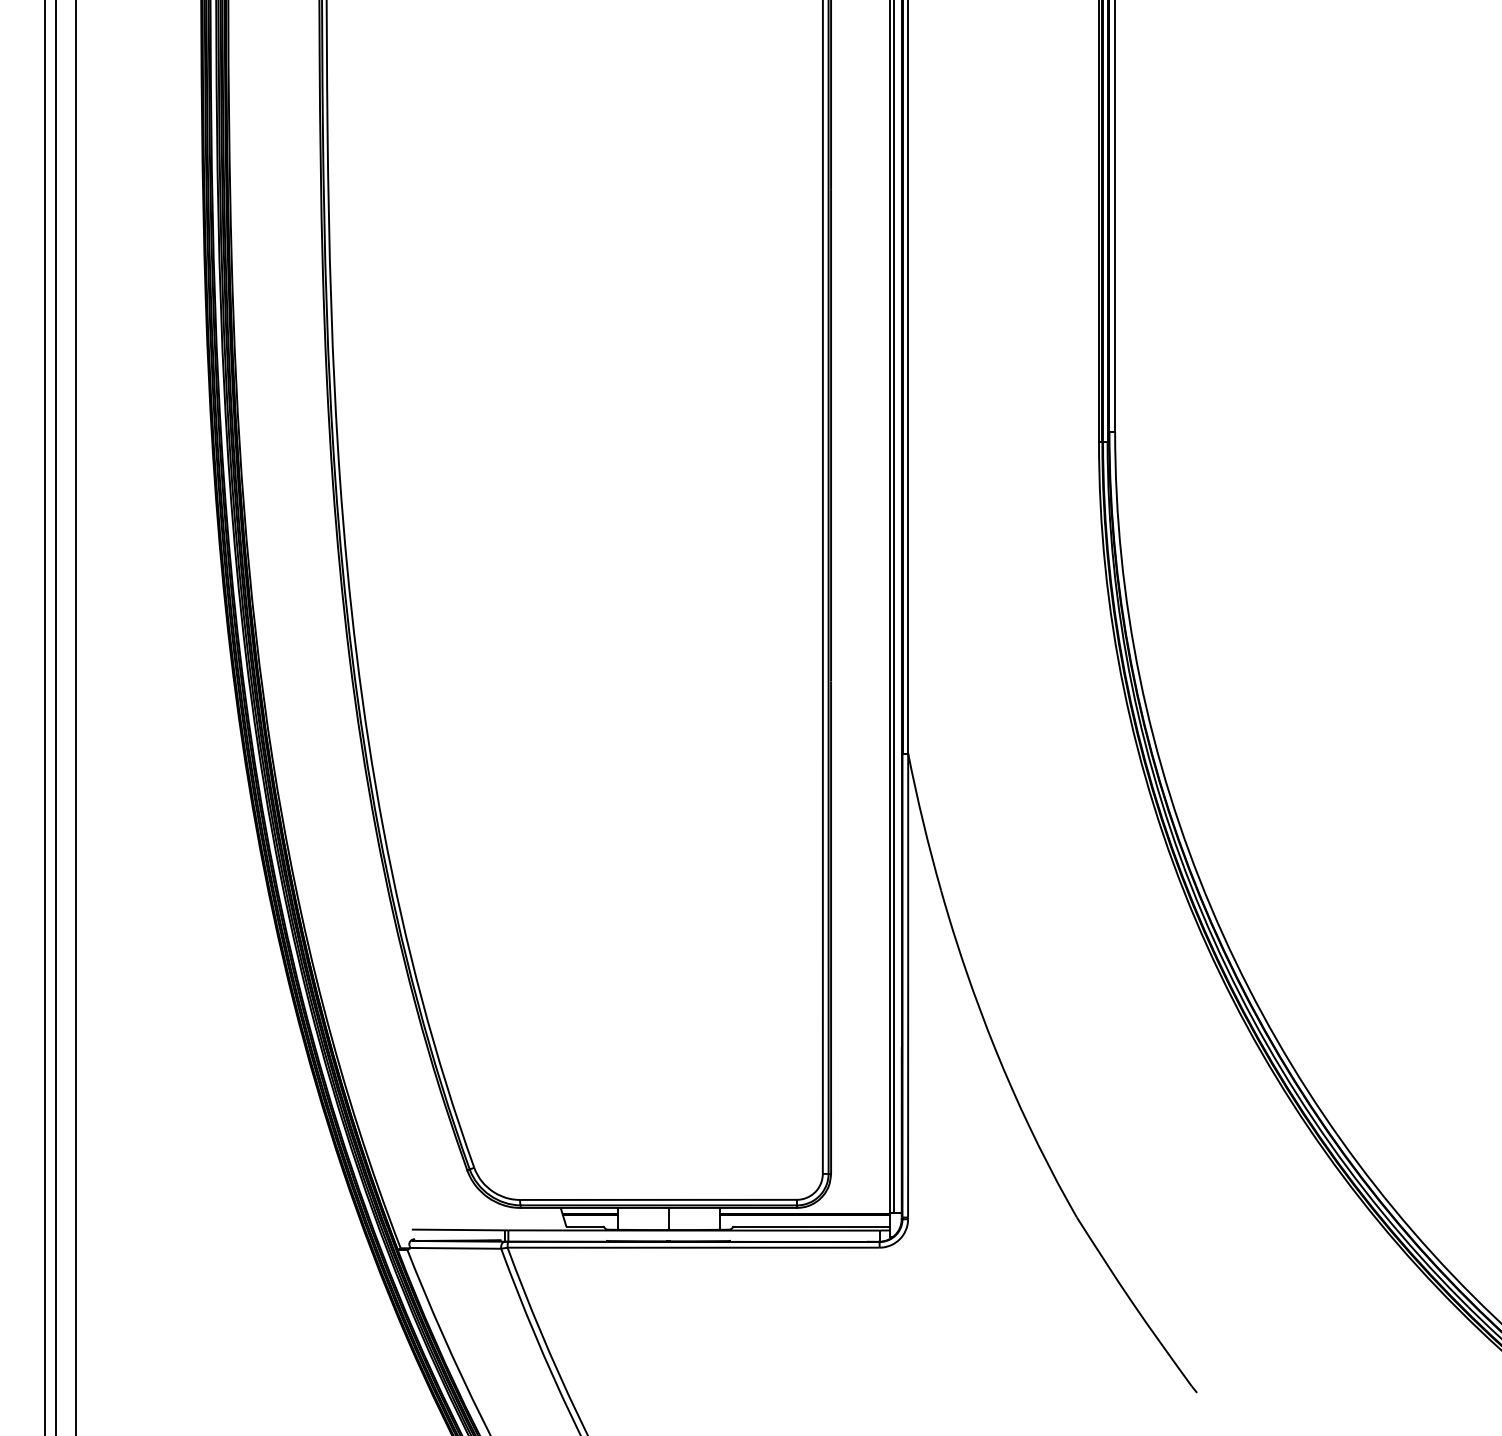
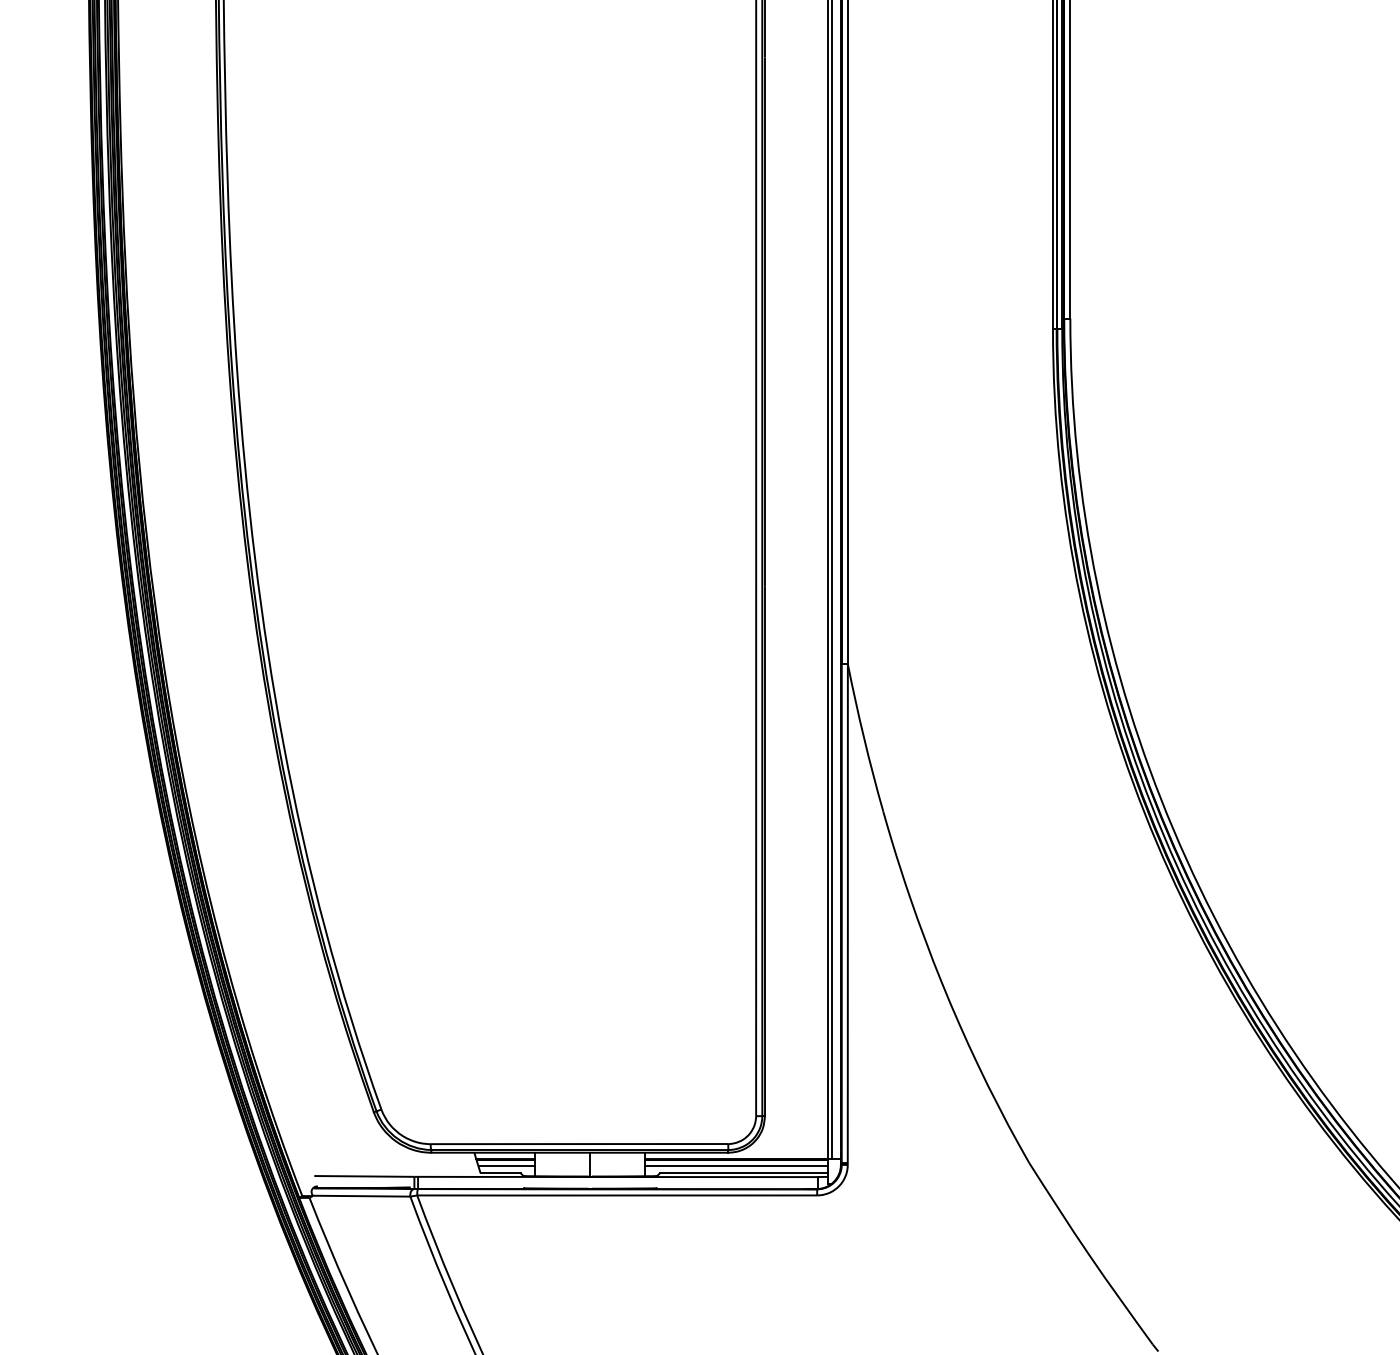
line: (590, 1220) -> (506, 1166), added
line: (804, 1220) -> (736, 1166), added

